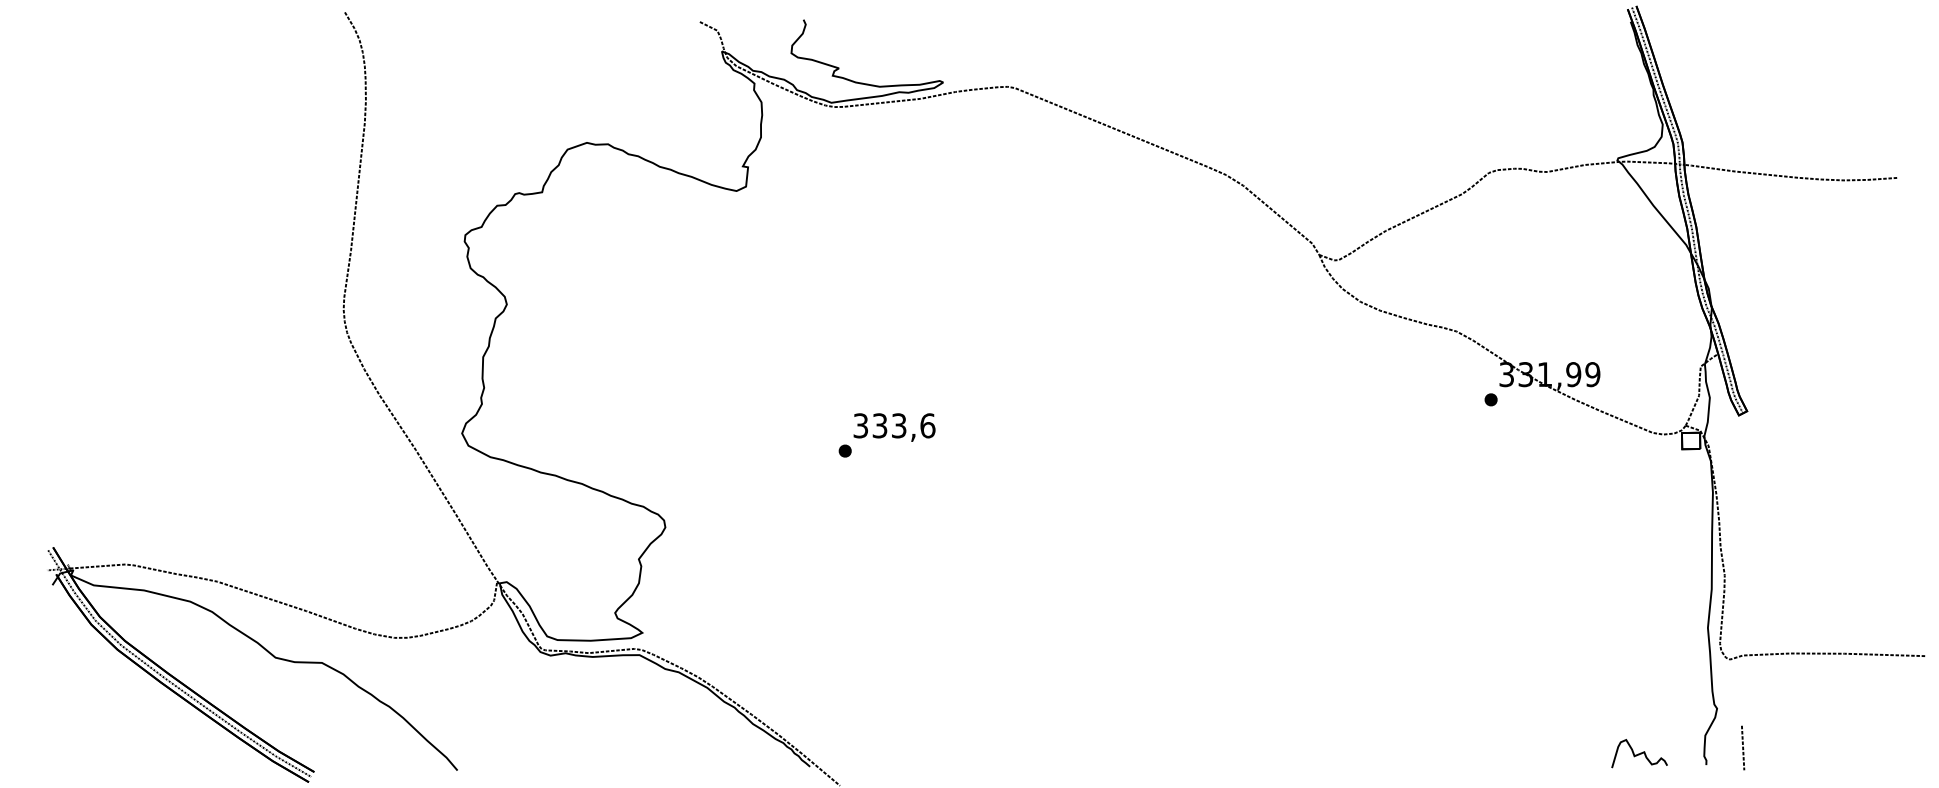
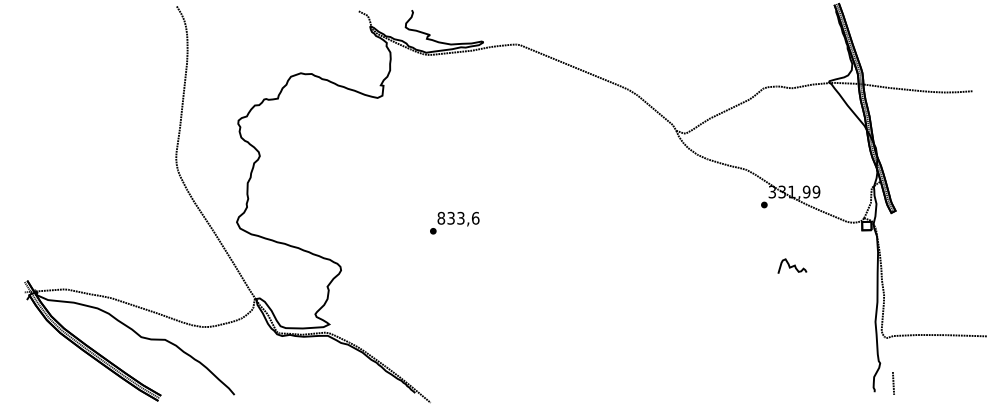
text: (861, 426) -> (441, 218), 333,6 -> 833,6
curve: (1639, 752) -> (792, 265), moved

